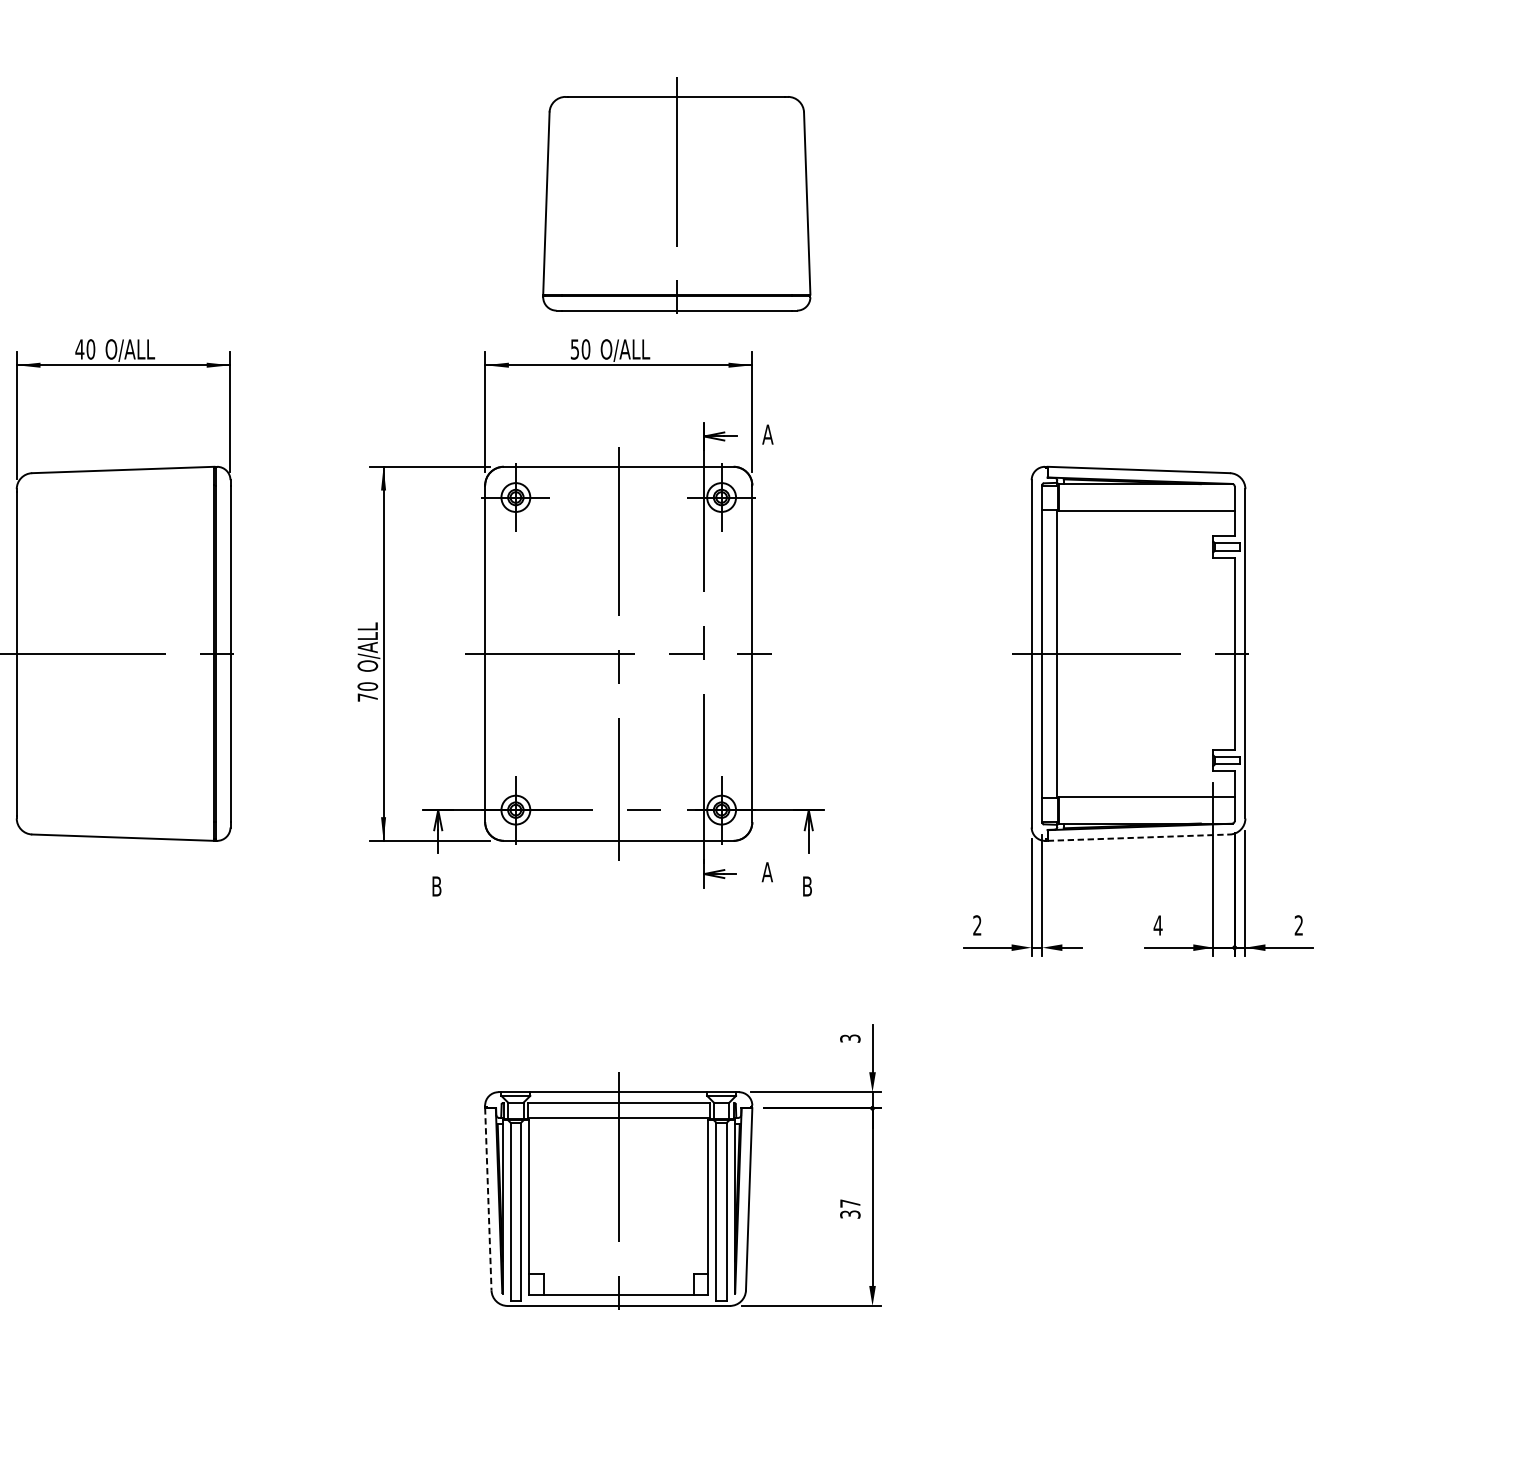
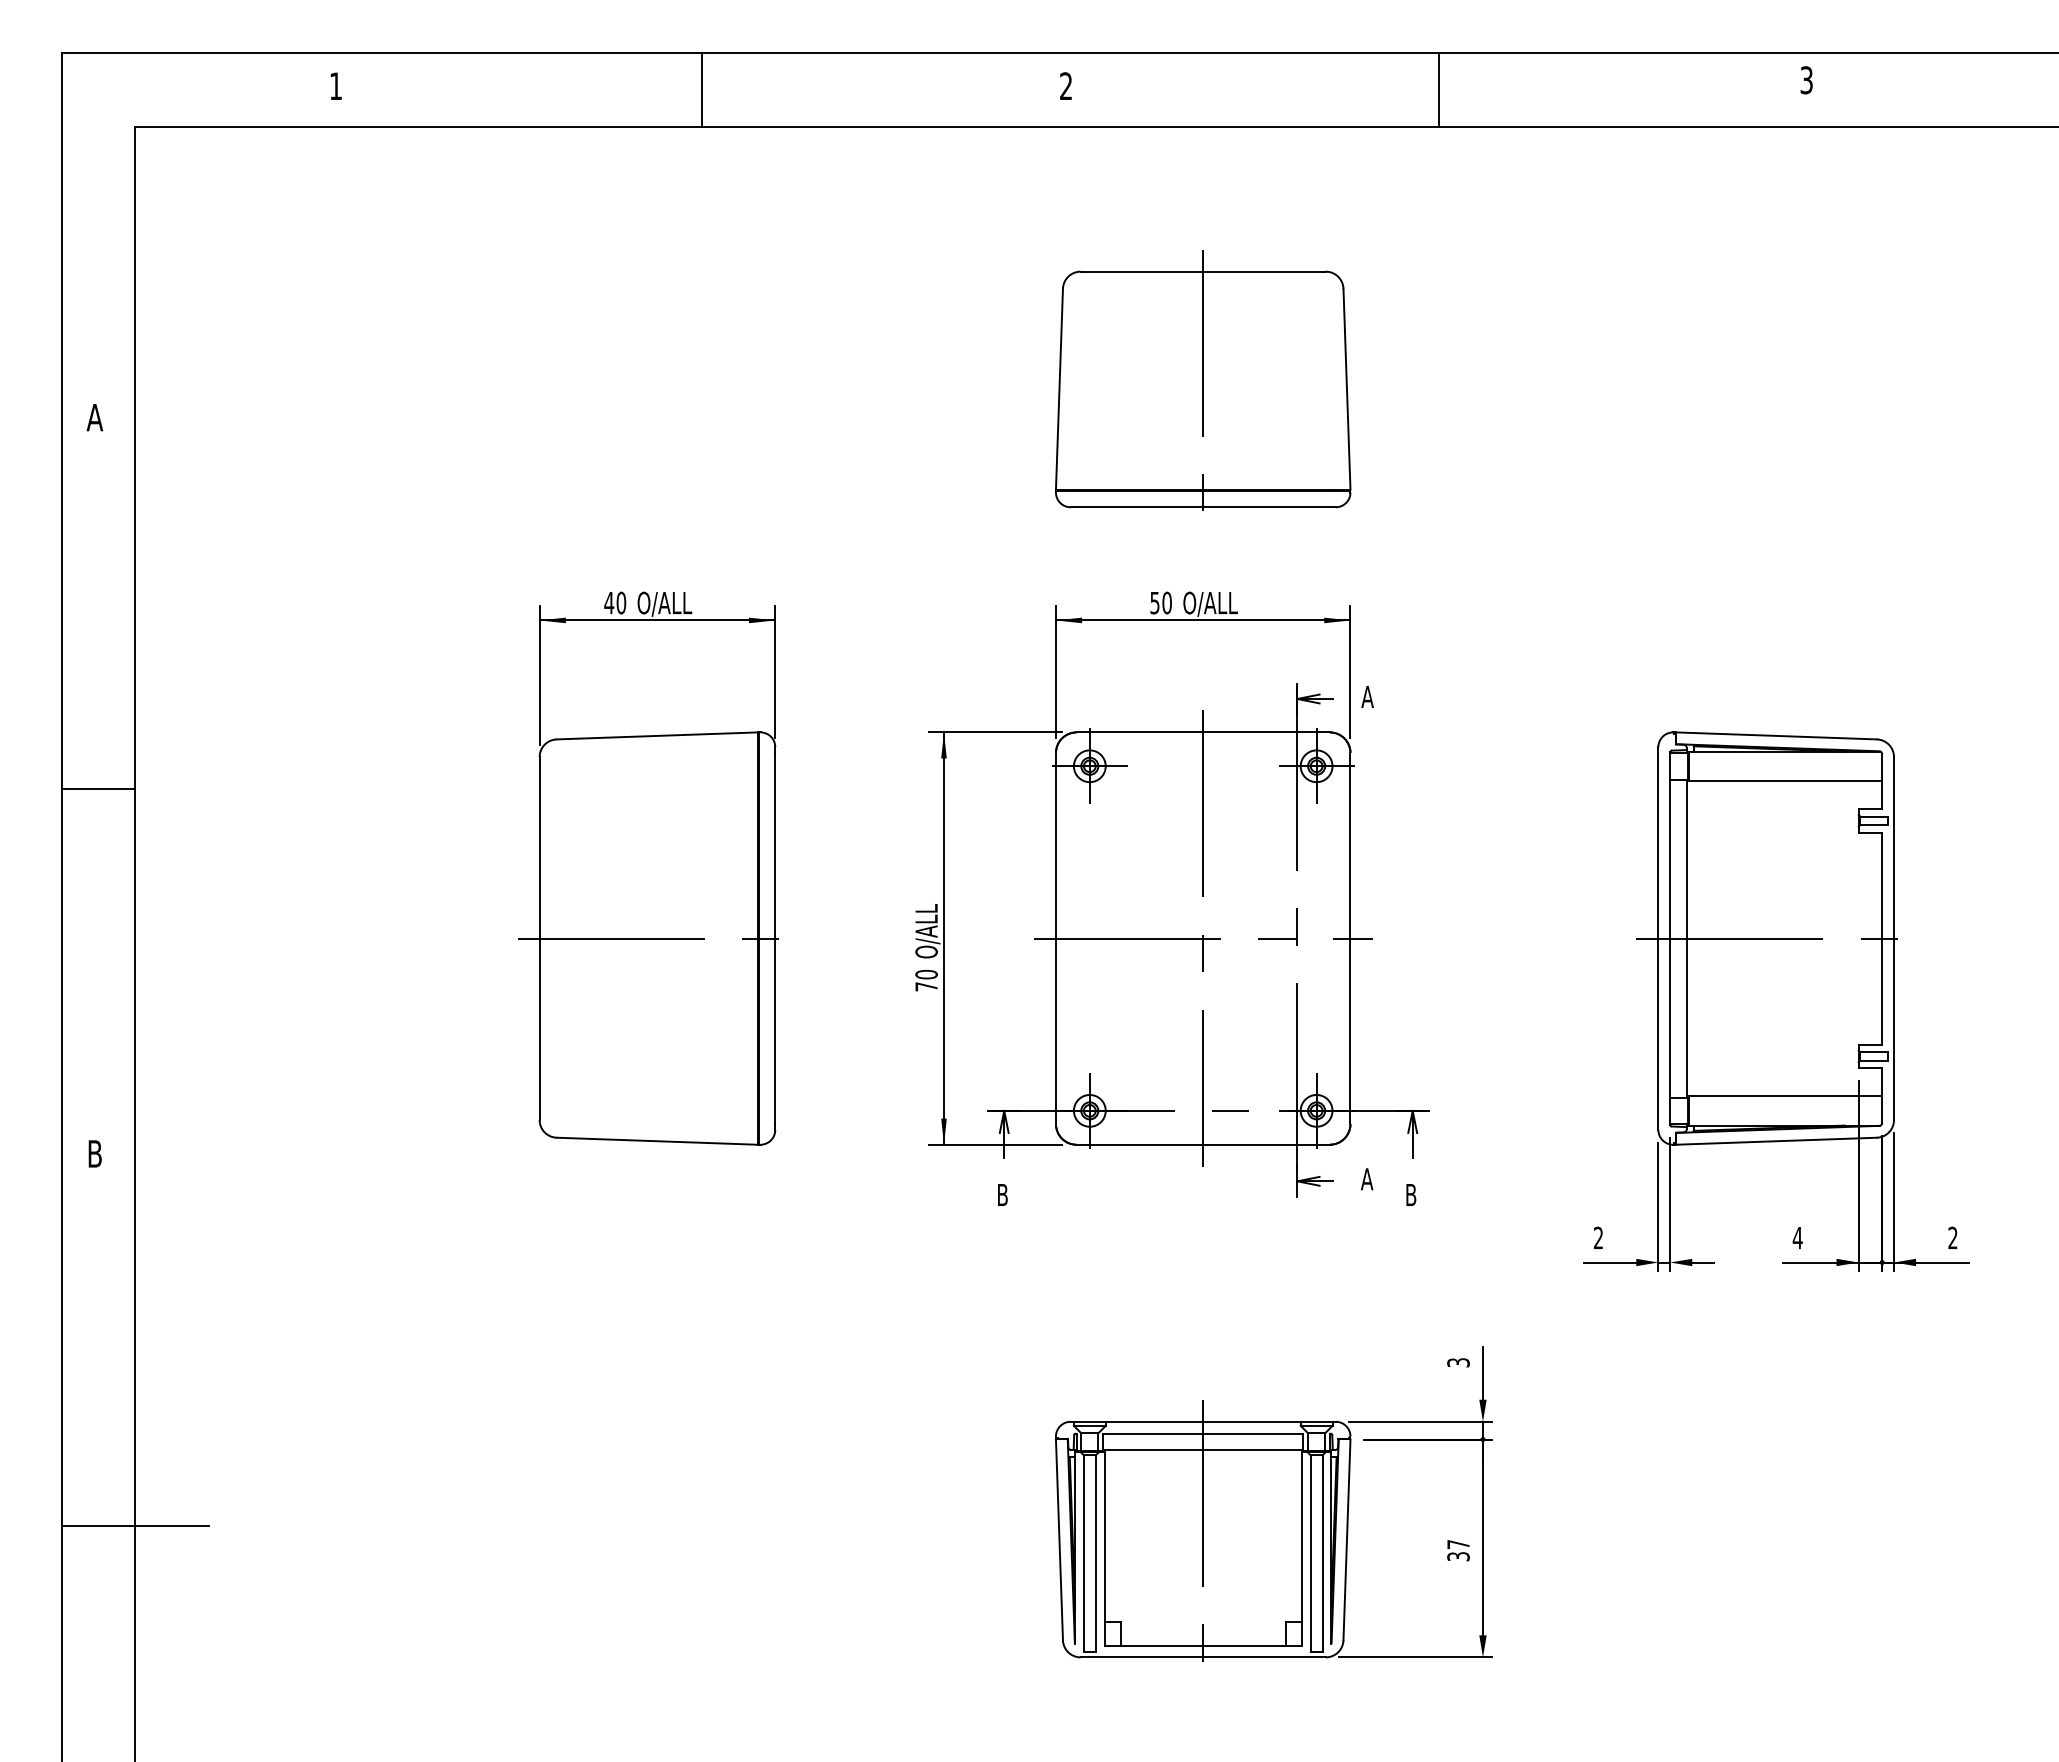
part: (677, 195) -> (1203, 380), moved
line: (1138, 837) -> (1776, 1141), dashed -> solid
line: (488, 1198) -> (1059, 1539), dashed -> solid

